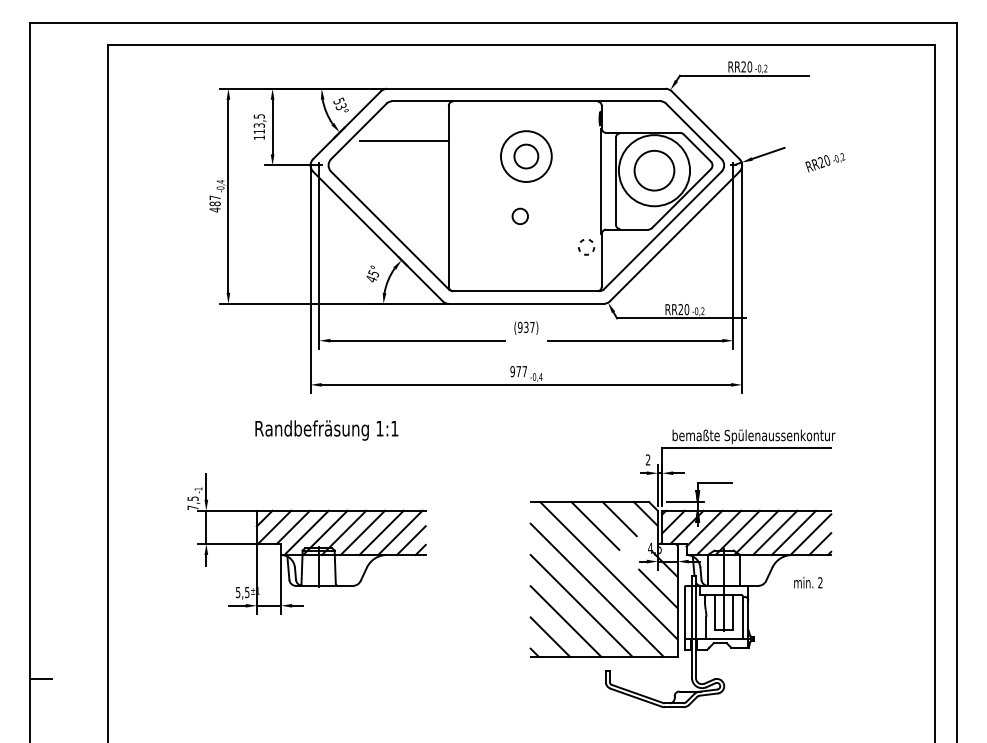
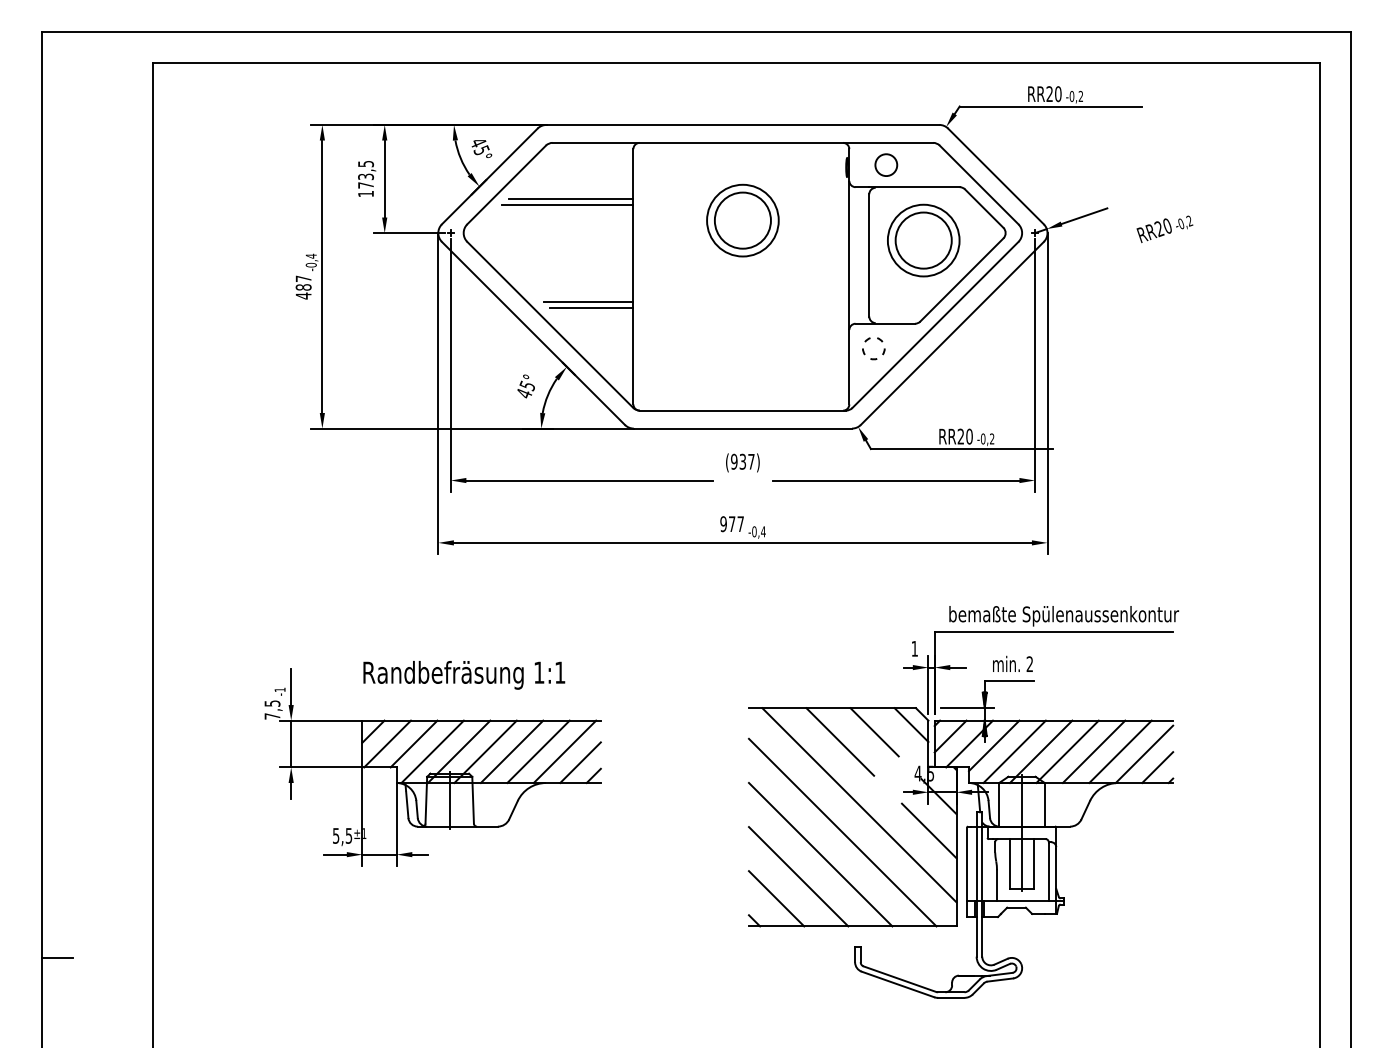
text: (339, 104) -> (479, 146), 53° -> 45°
text: (258, 131) -> (365, 185), 113,5 -> 173,5
line: (402, 145) -> (567, 205), added
circle: (526, 156) -> (742, 220), size x1.67
circle: (654, 170) -> (923, 240), size x0.71
line: (416, 213) -> (588, 301), added
circle: (520, 215) -> (886, 164), moved
line: (419, 218) -> (591, 307), added
part: (579, 248) -> (864, 350), moved
text: (327, 430) -> (464, 675), moved
text: (647, 459) -> (914, 648), 2 -> 1
text: (808, 582) -> (1012, 663), moved

